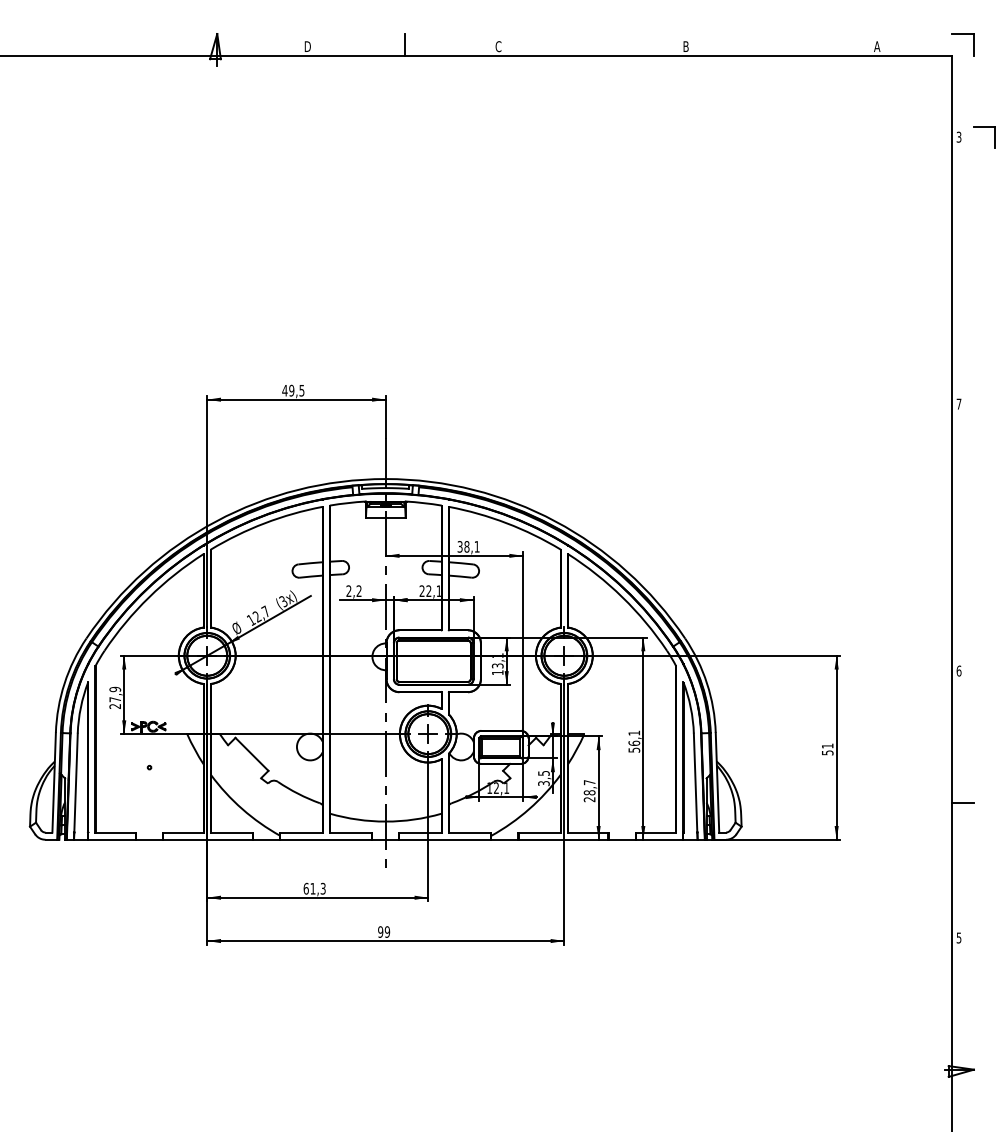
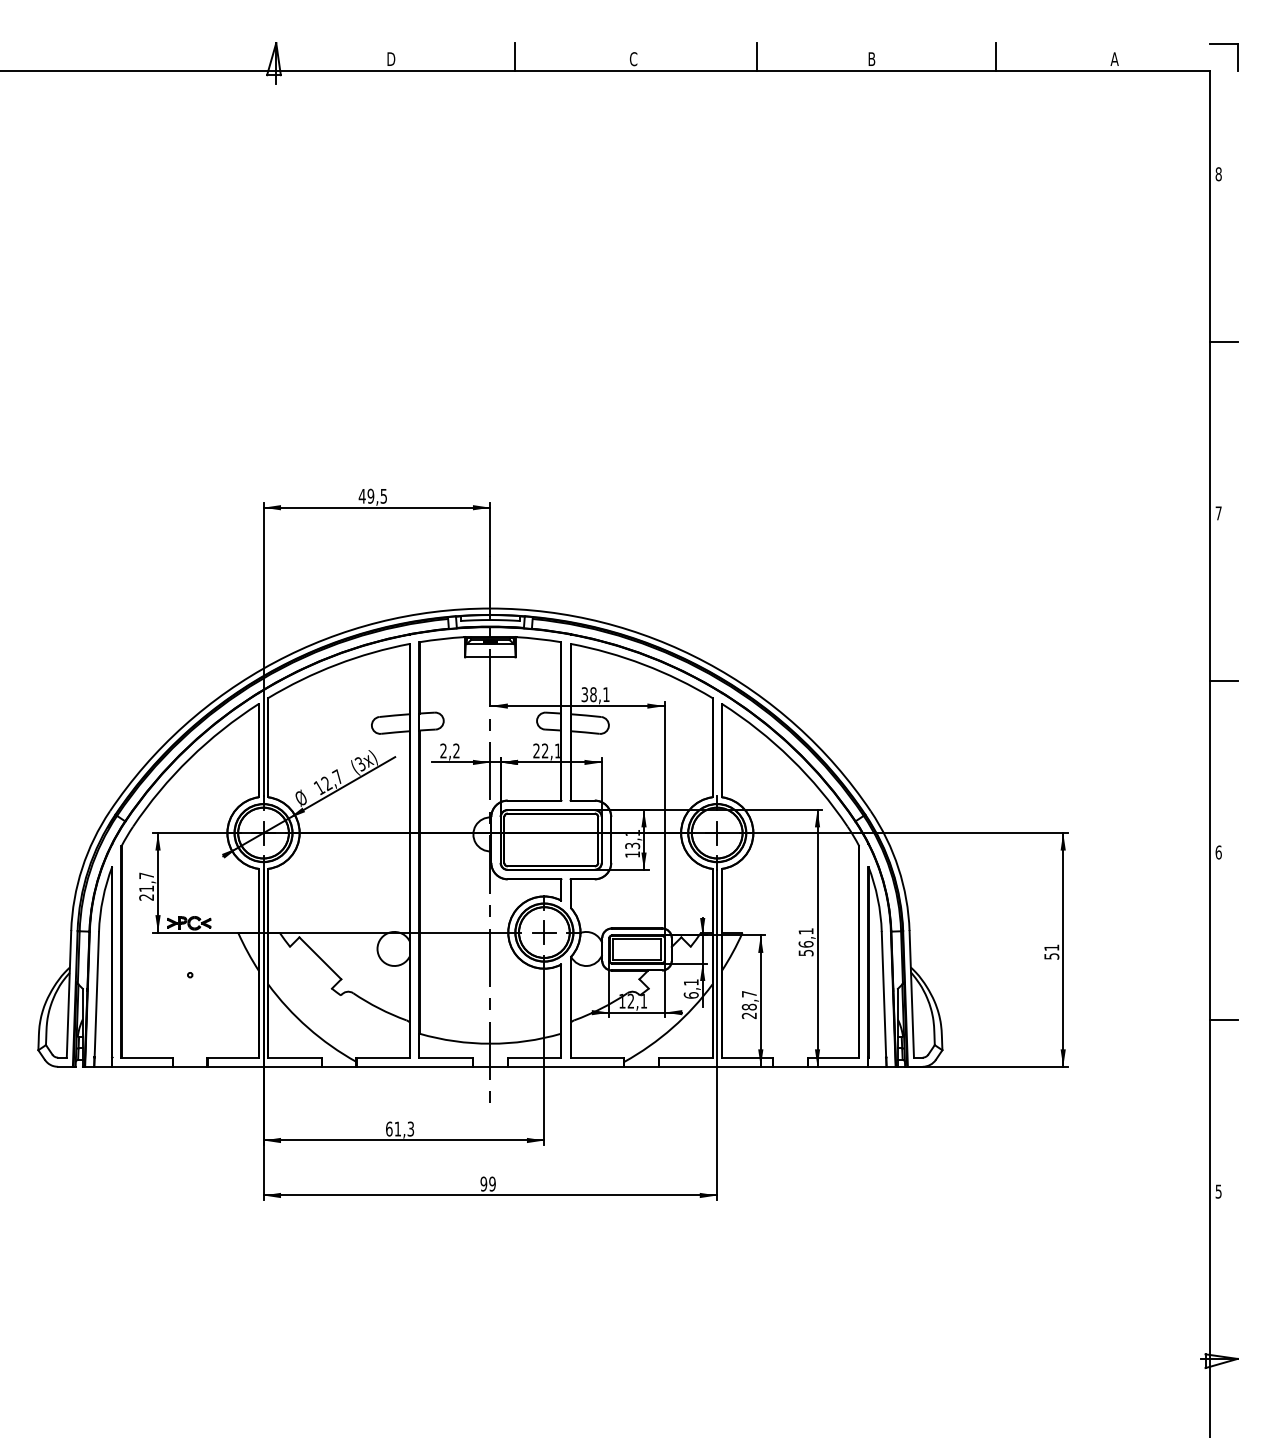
line: (596, 44) -> (757, 56), added
line: (783, 44) -> (995, 56), added
part: (984, 127) -> (1250, 161), removed
text: (958, 137) -> (1218, 174), 3 -> 8
line: (962, 268) -> (1223, 341), added
line: (962, 535) -> (1223, 680), added
text: (115, 693) -> (146, 881), 27,9 -> 21,7
text: (543, 778) -> (690, 988), 3,5 -> 6,1

